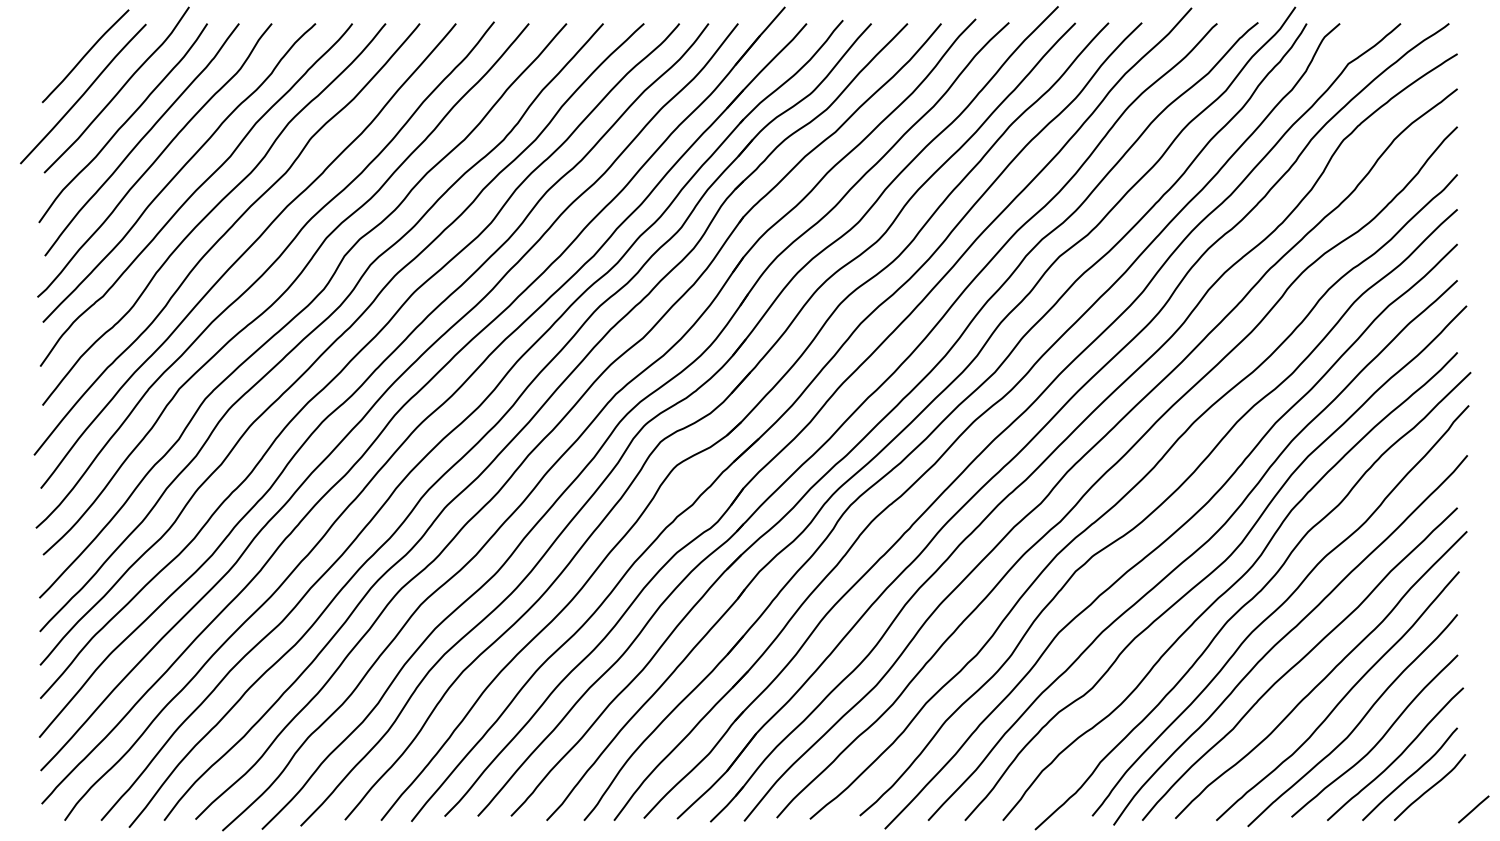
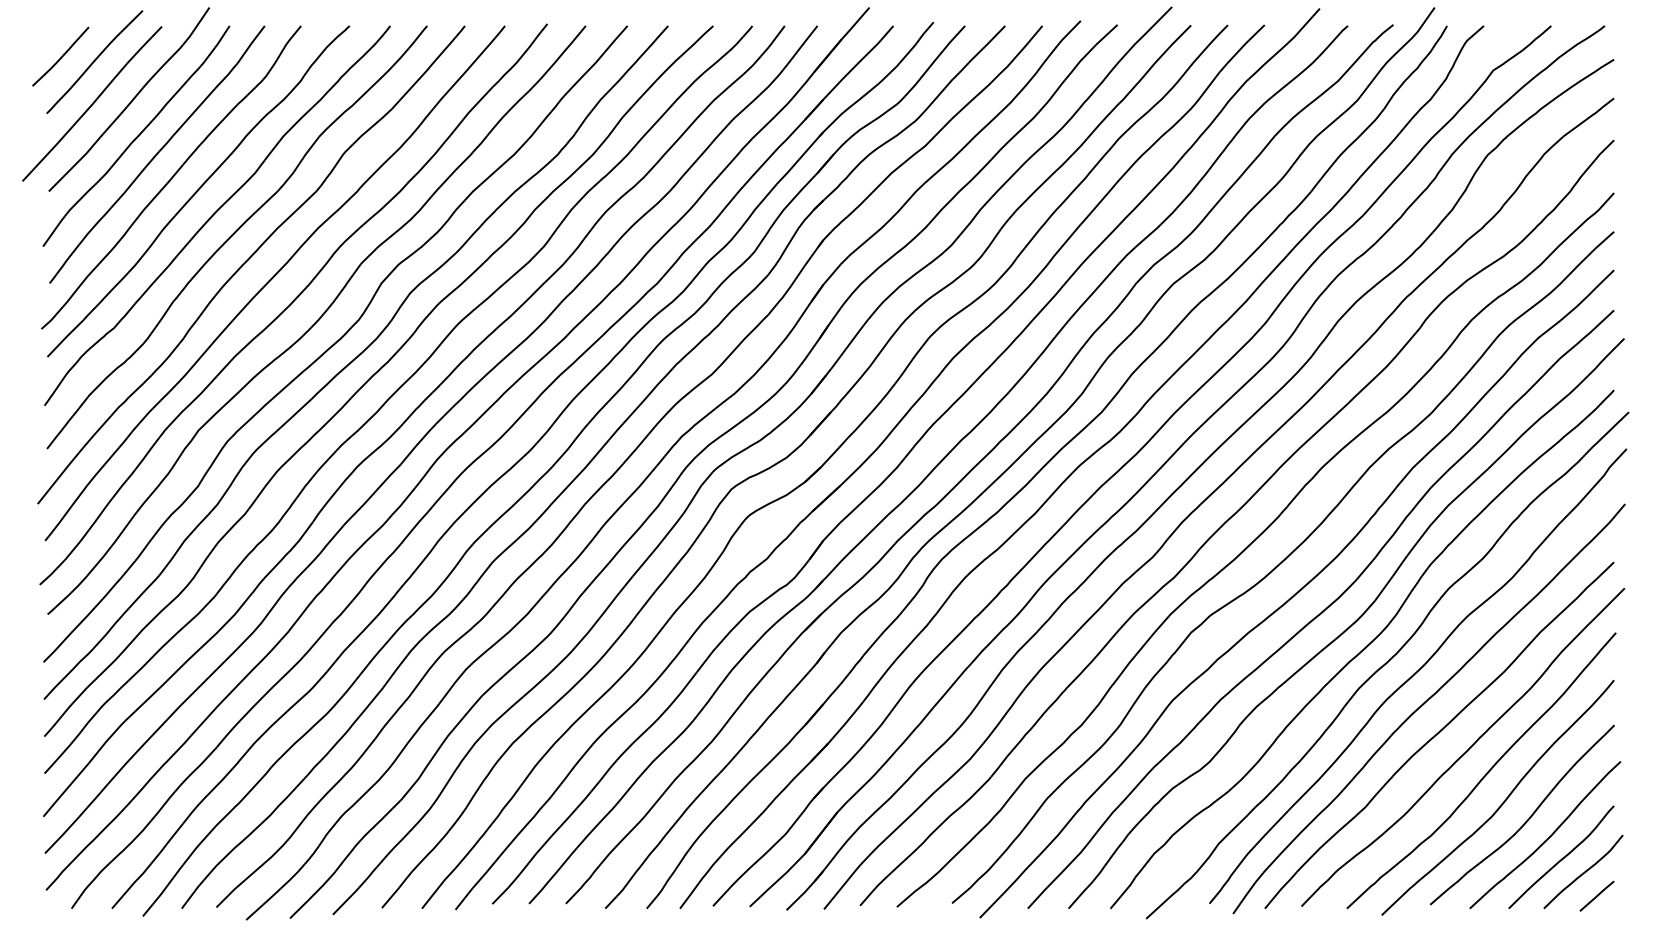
curve: (55, 51) -> (61, 56), added
line: (1473, 808) -> (1596, 895), moved

